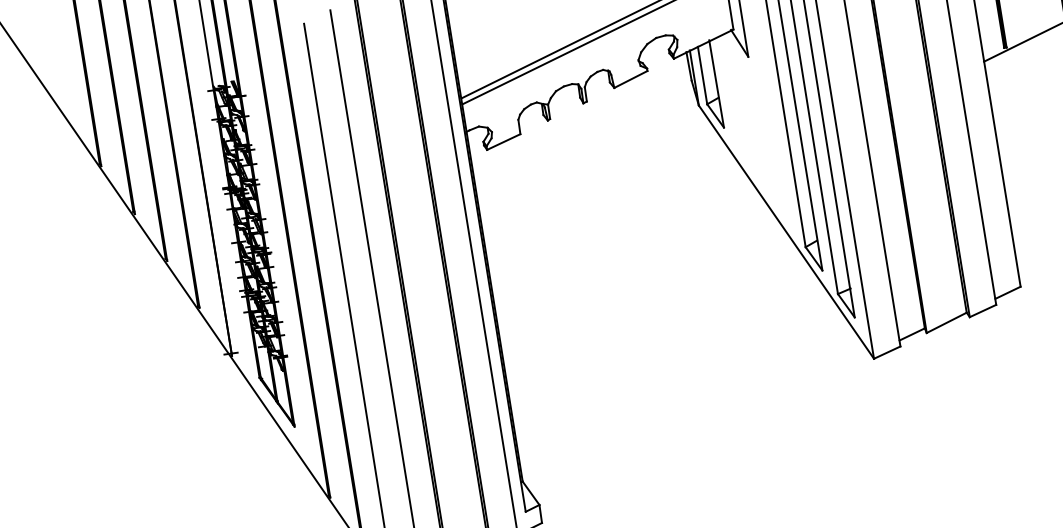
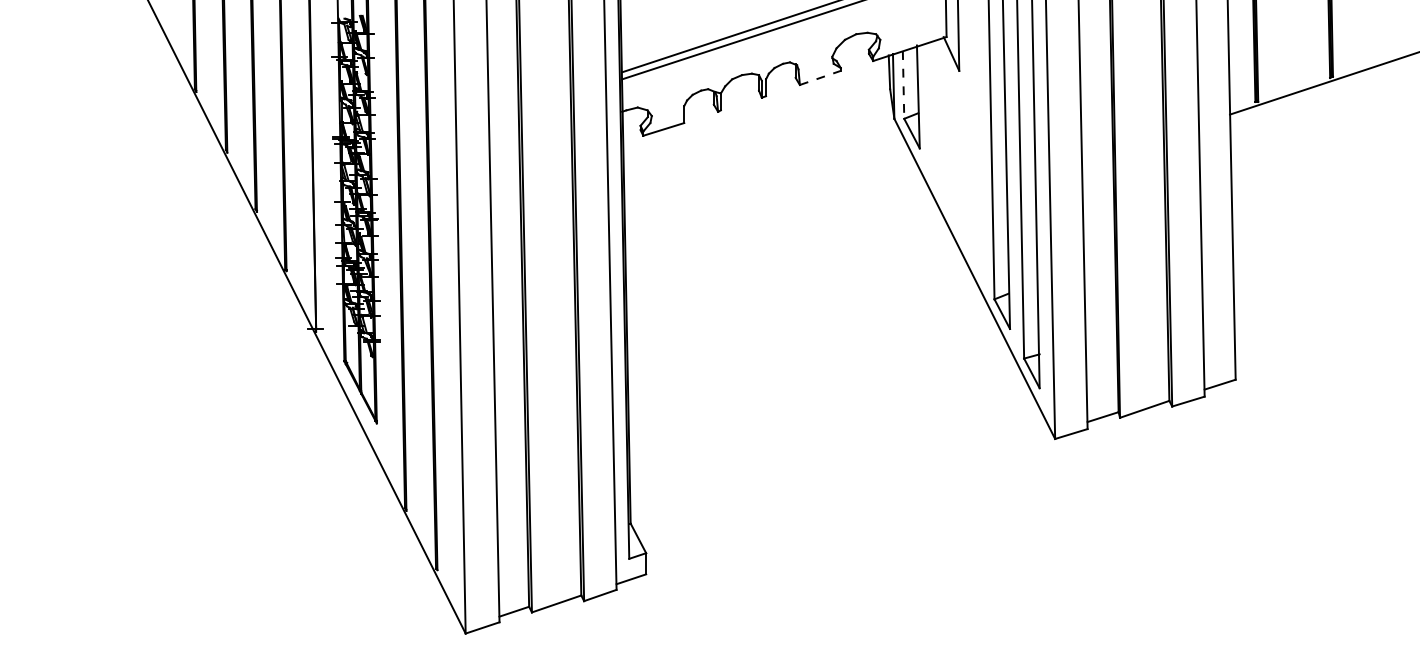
line: (702, 75) -> (903, 84), solid -> dashed
line: (630, 79) -> (820, 77), solid -> dashed

